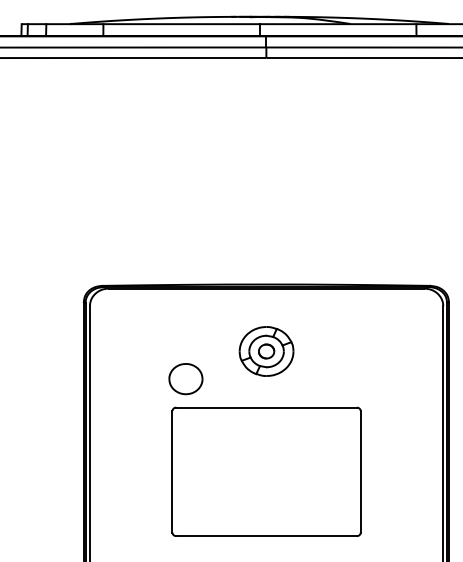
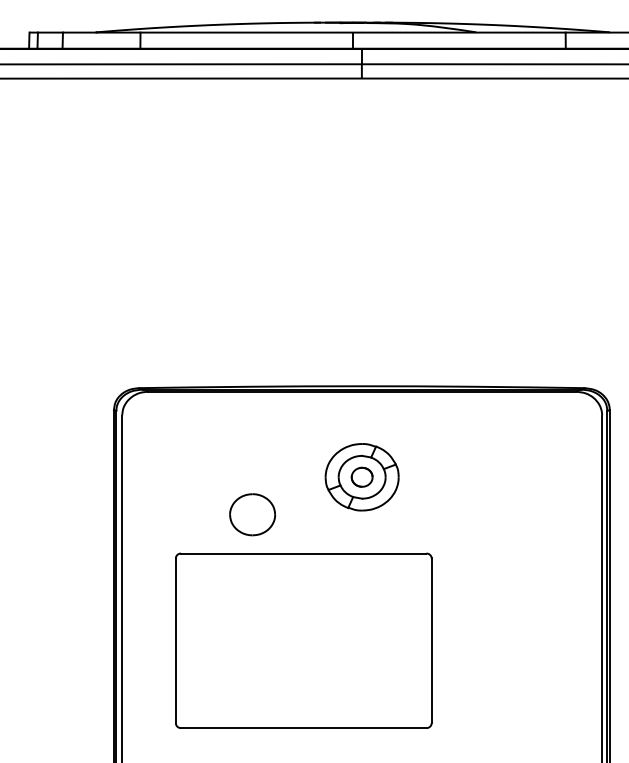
part: (266, 471) -> (303, 640), moved

